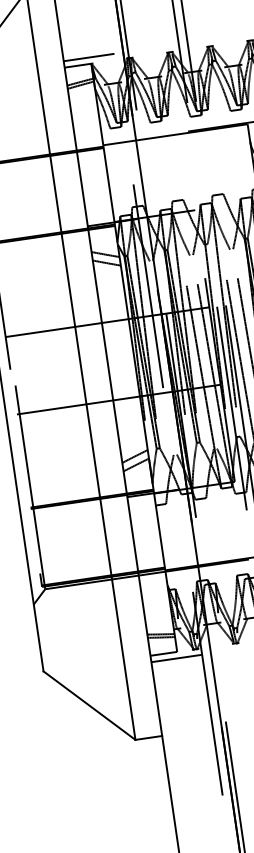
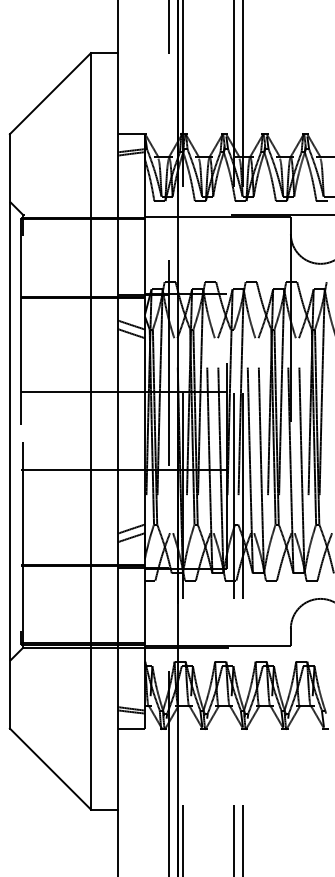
line: (88, 57) -> (143, 127), removed
line: (176, 658) -> (143, 735), removed

